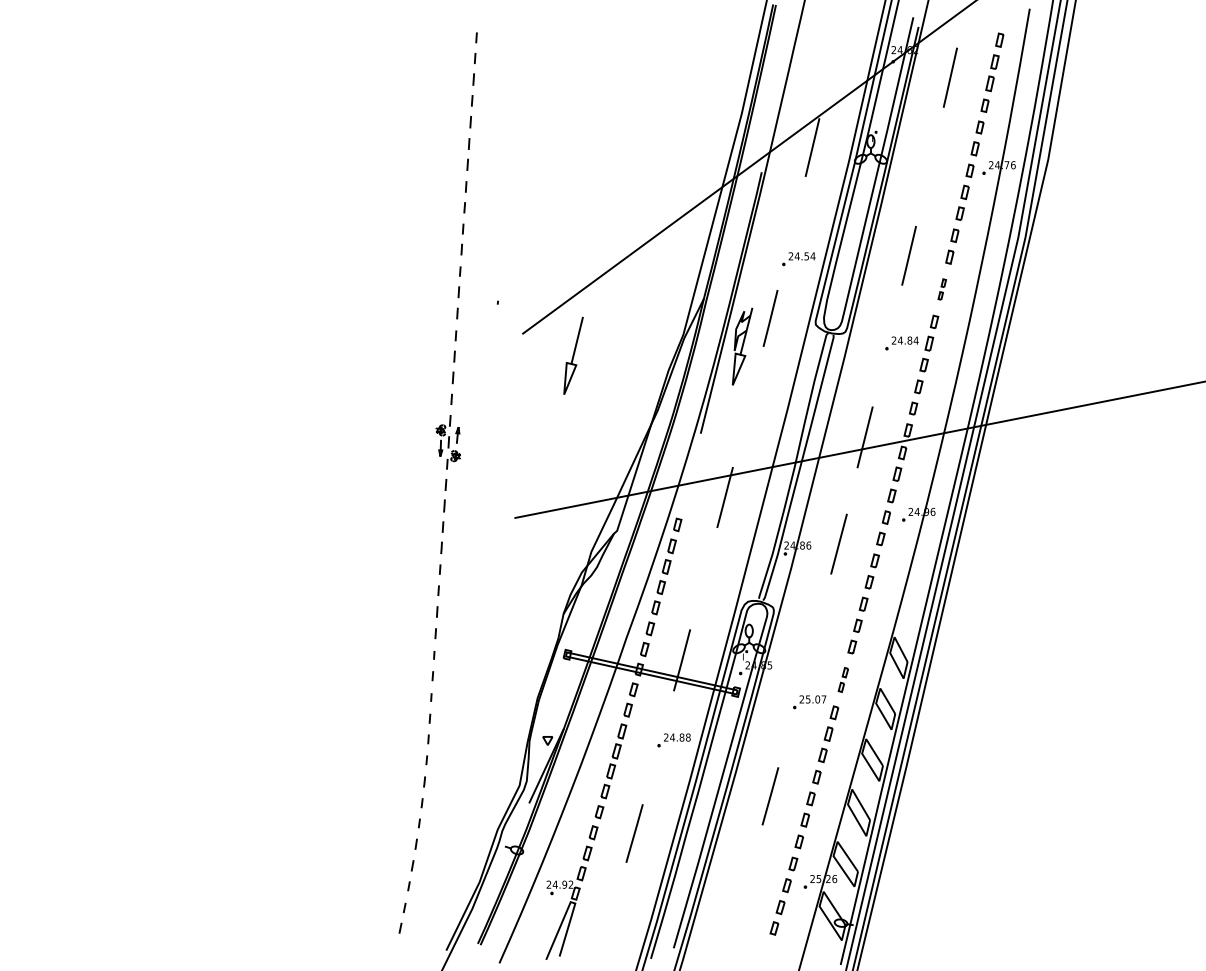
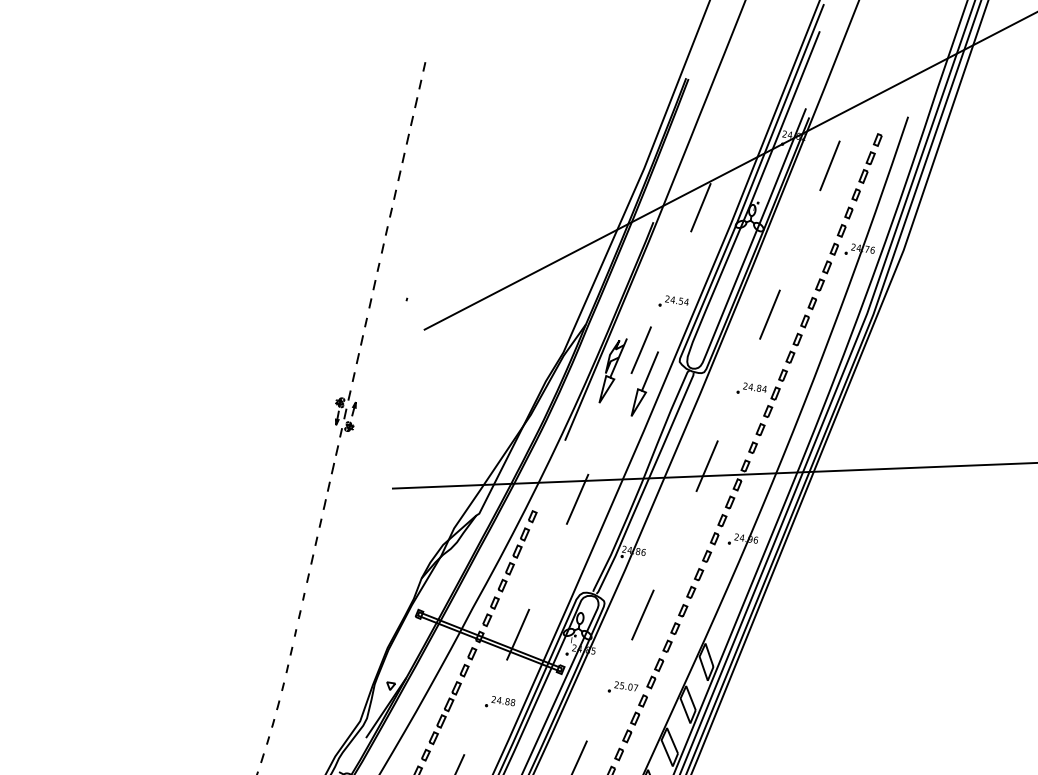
part: (942, 289) -> (794, 348), size x1.67
curve: (573, 355) -> (644, 383), moved
line: (838, 543) -> (642, 614), moved
part: (843, 679) -> (655, 673), size x1.43

